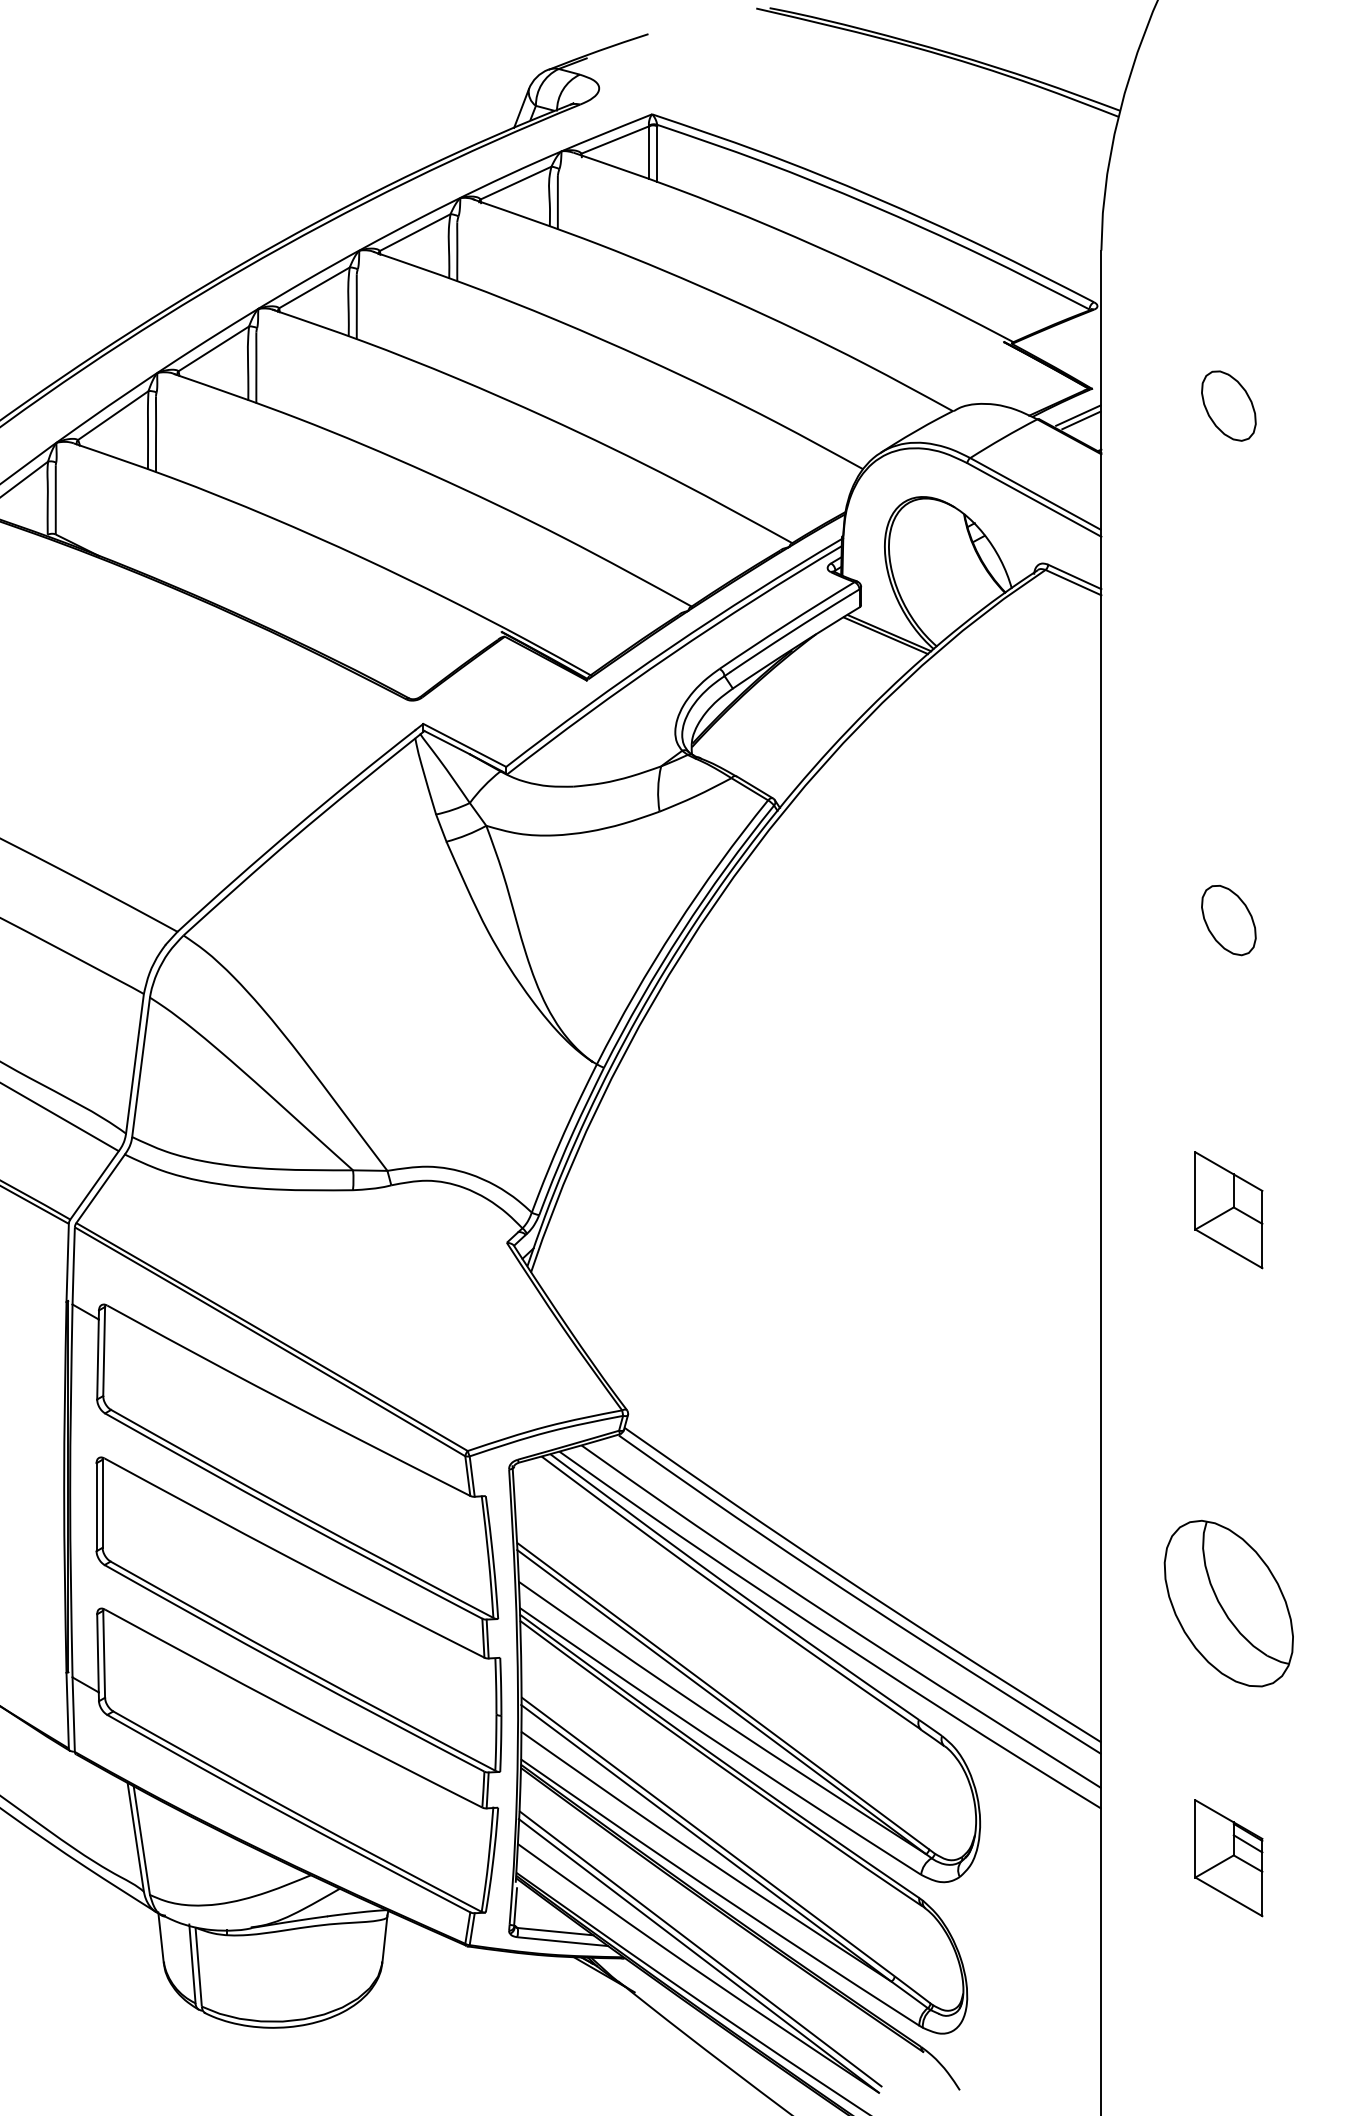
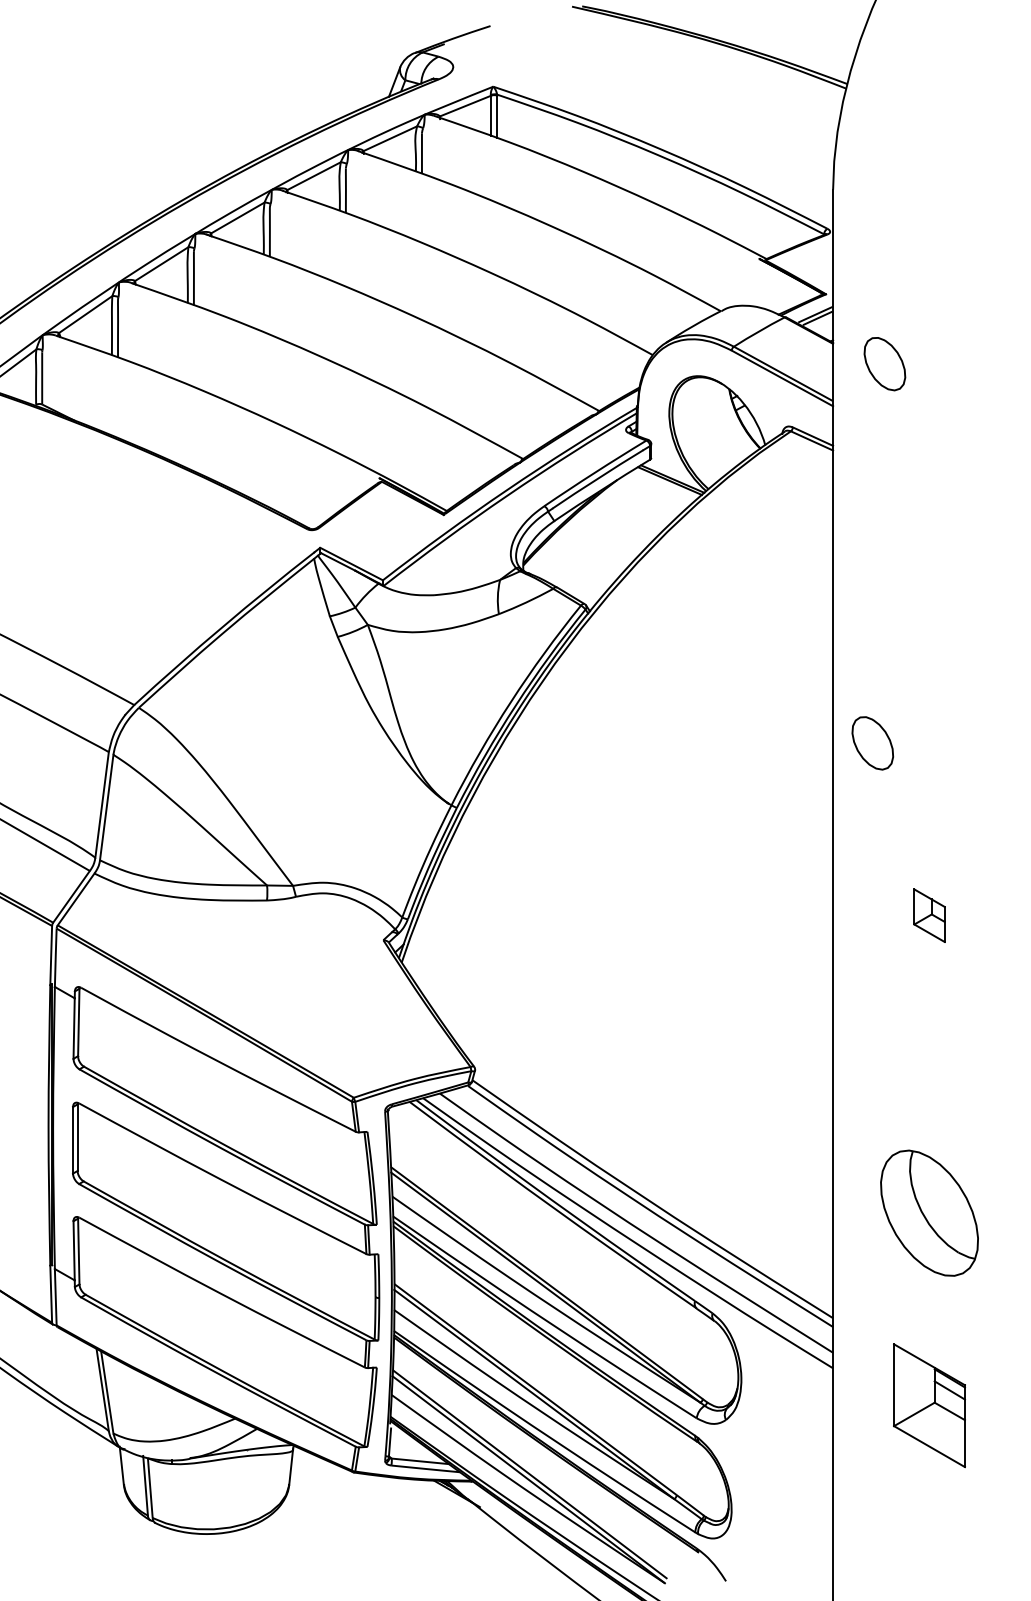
part: (1228, 405) -> (884, 363), moved
part: (1228, 920) -> (872, 743), moved
part: (1228, 1210) -> (929, 915), size x0.6
part: (1228, 1858) -> (929, 1405), size x1.4

